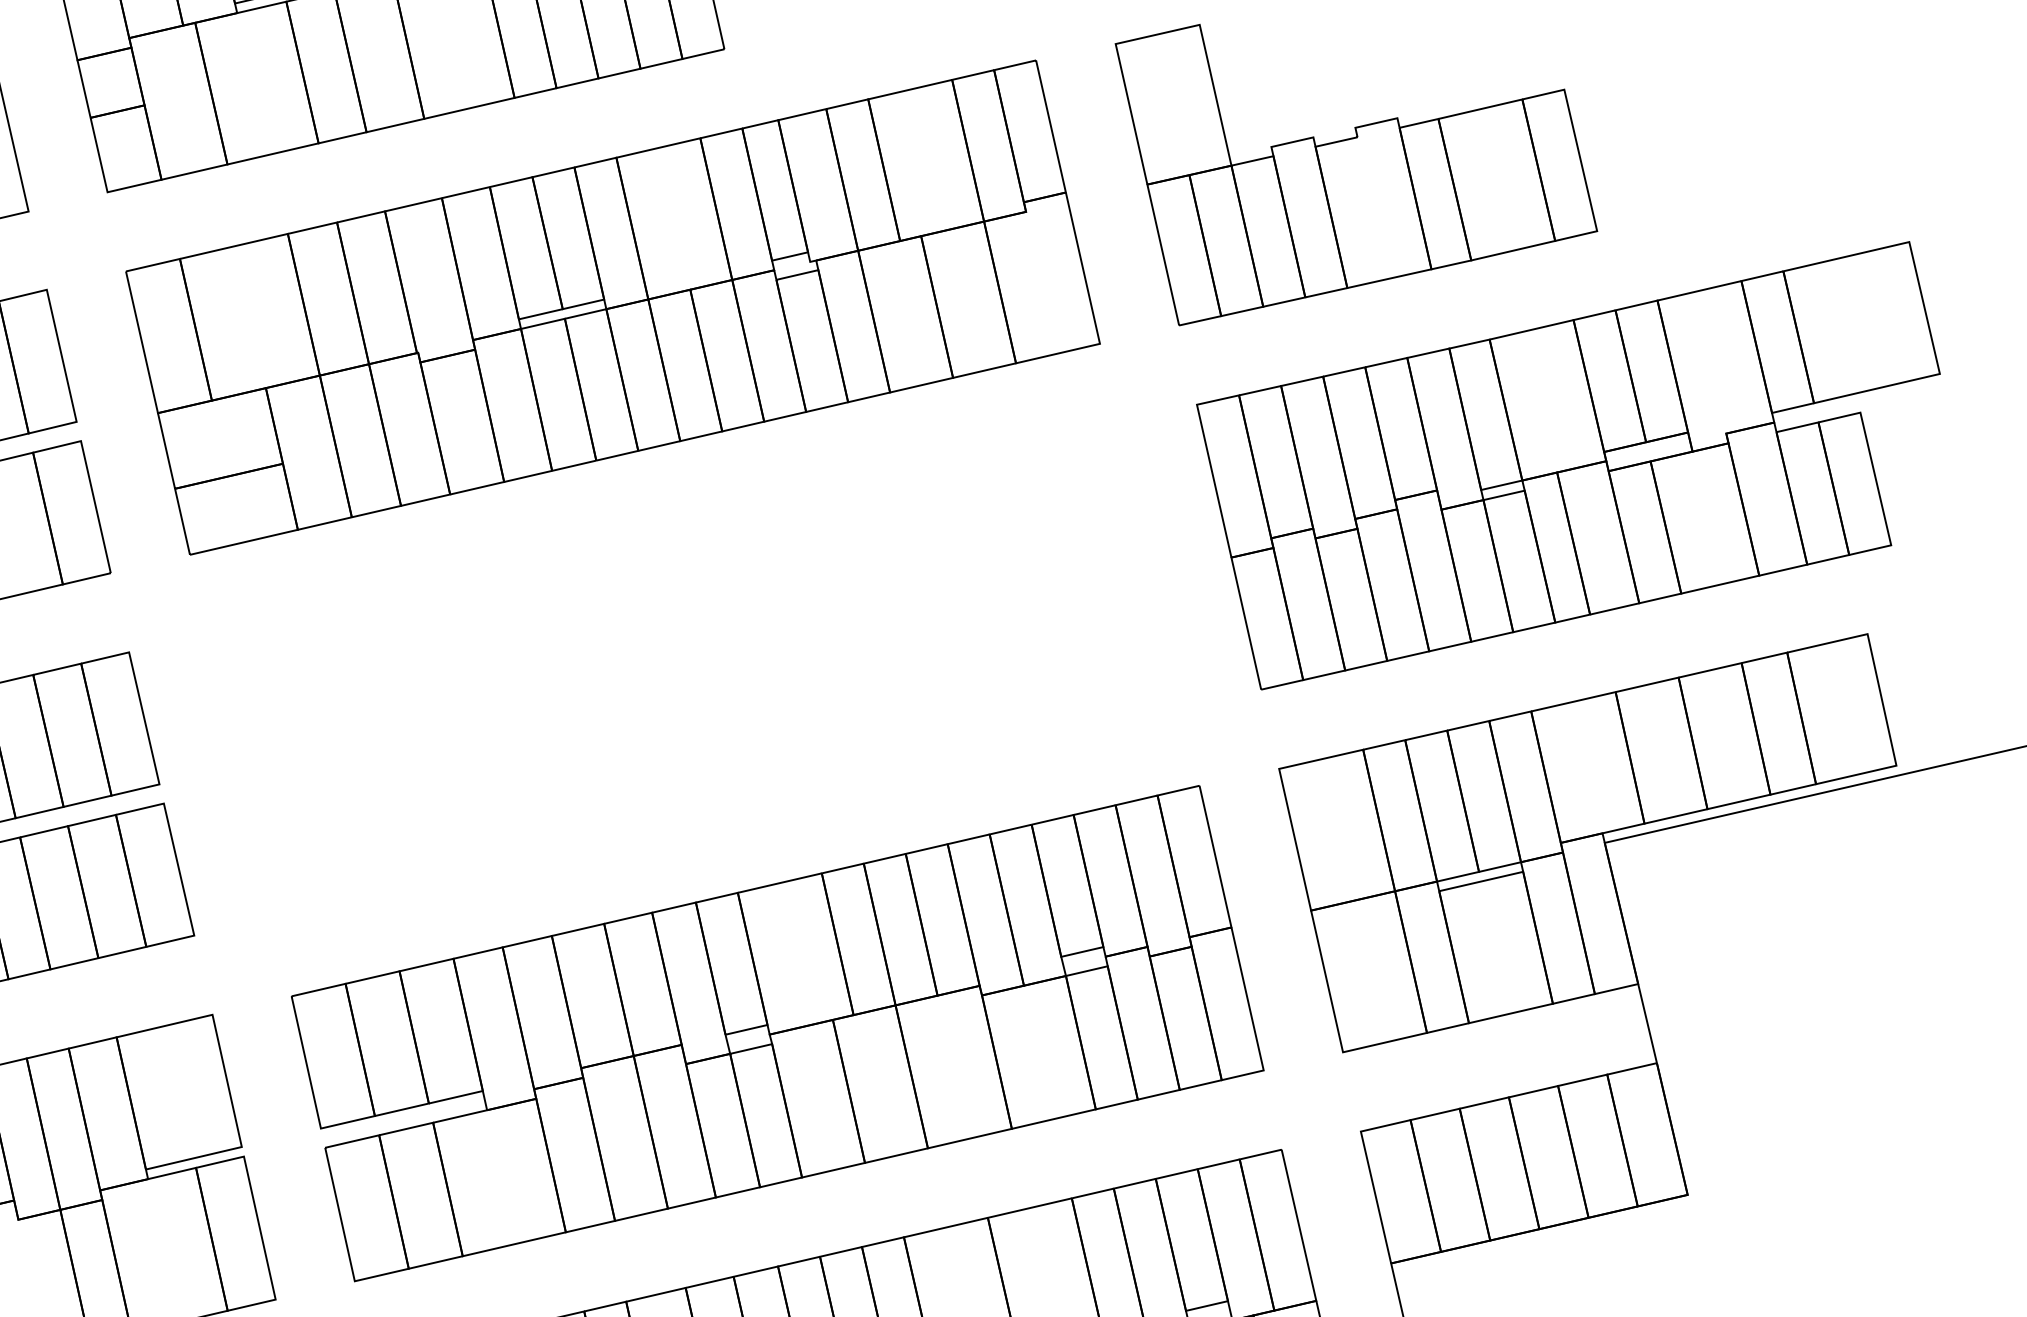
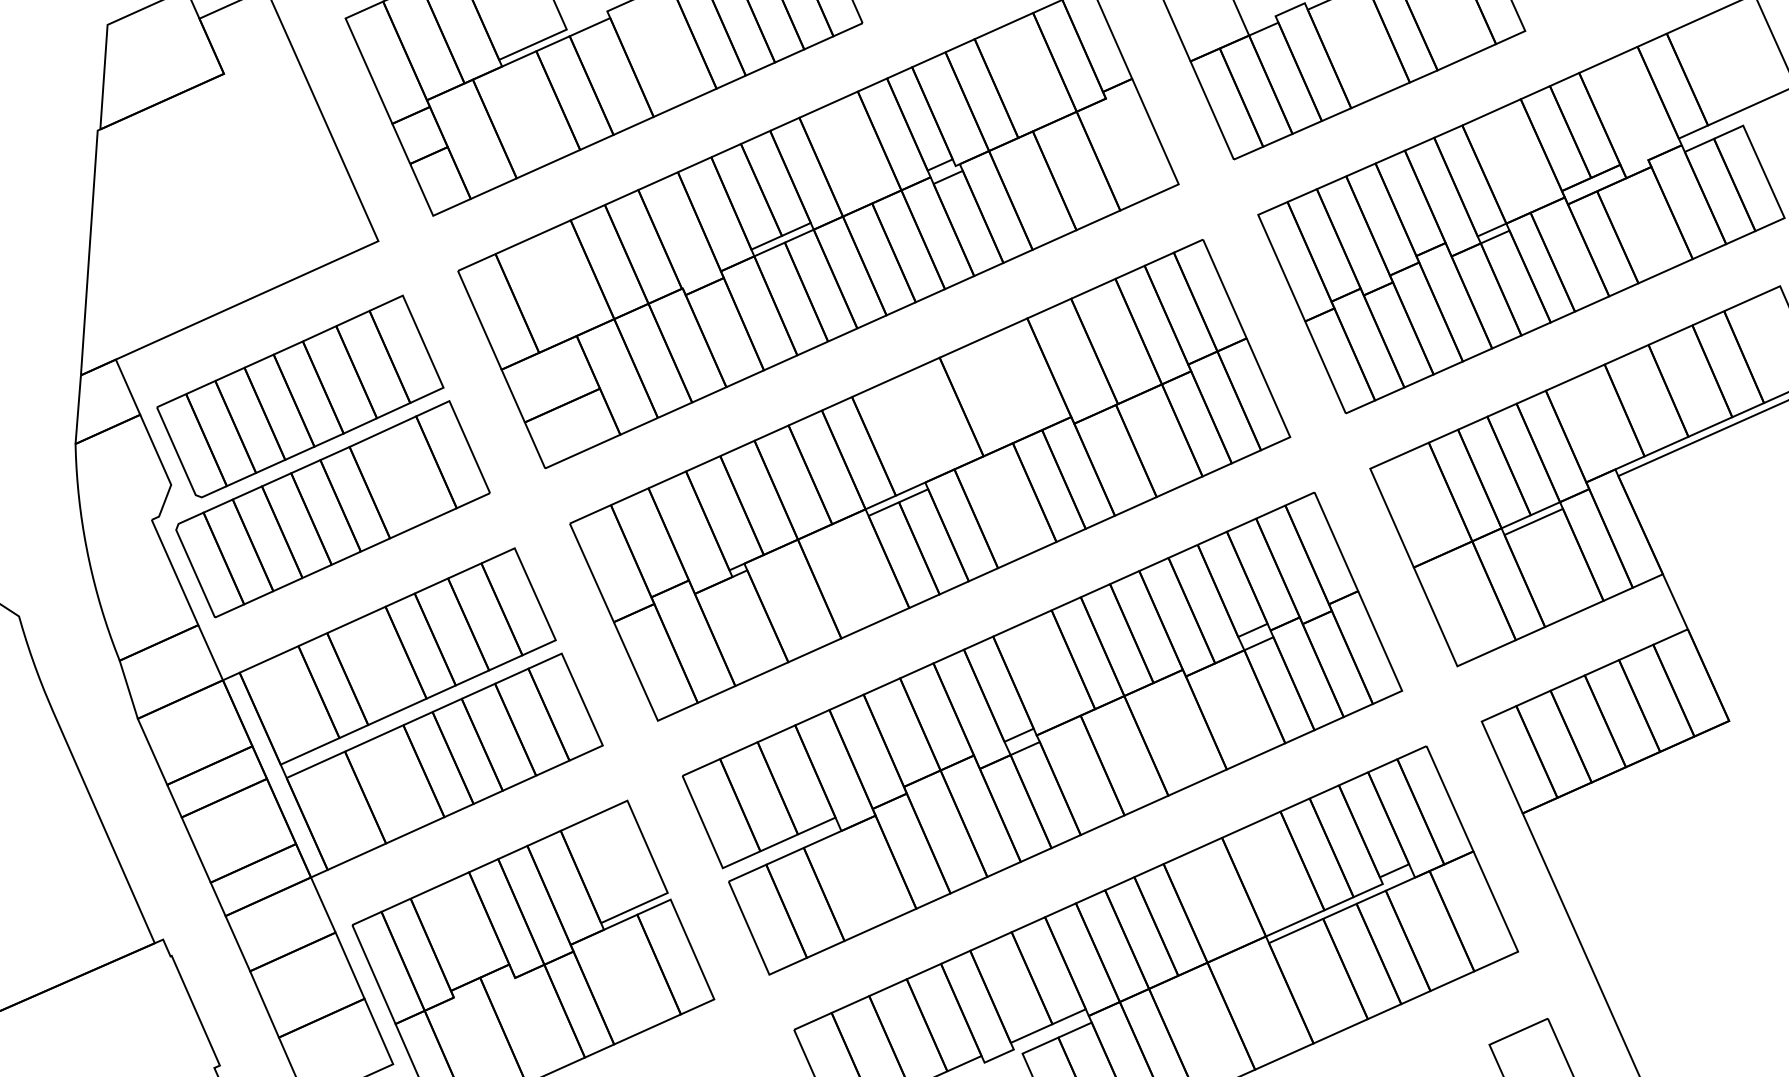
part: (695, 670) -> (930, 480), added

